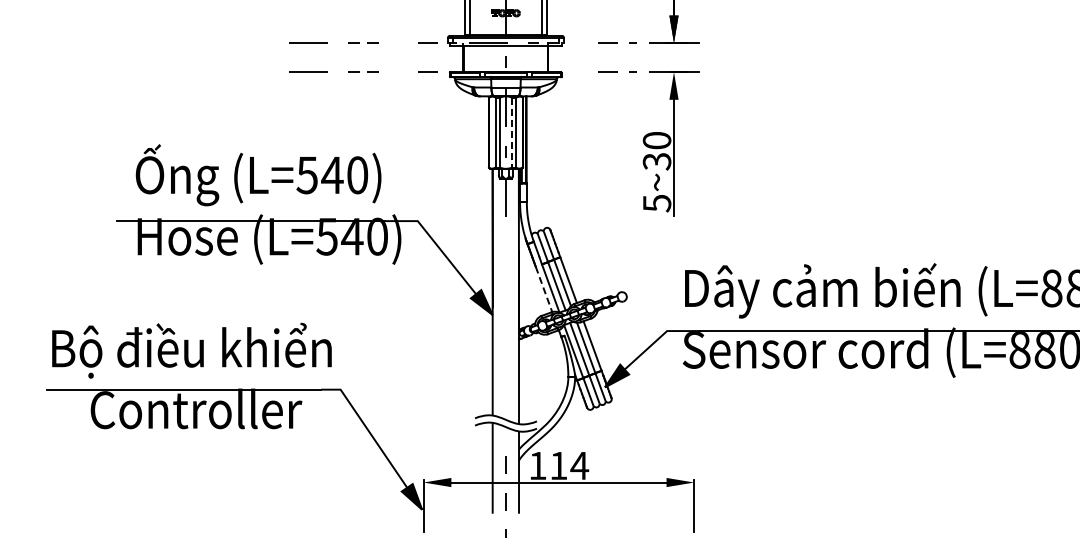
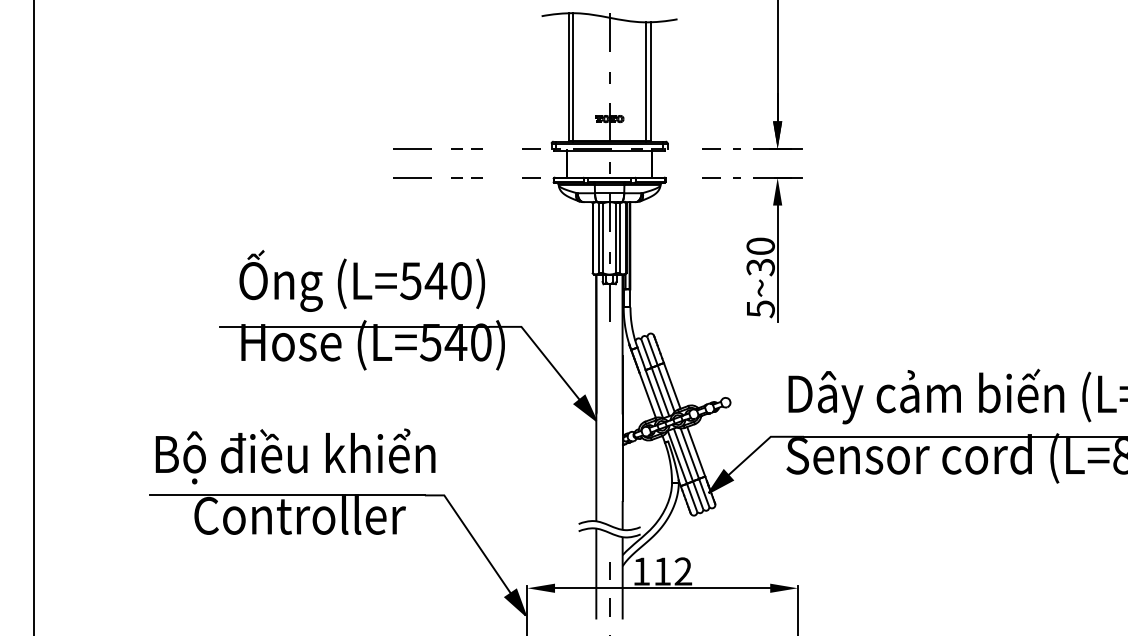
line: (511, 132) -> (615, 238), dashed -> solid
line: (543, 289) -> (647, 395), dashed -> solid
text: (578, 465) -> (682, 571), 114 -> 112

